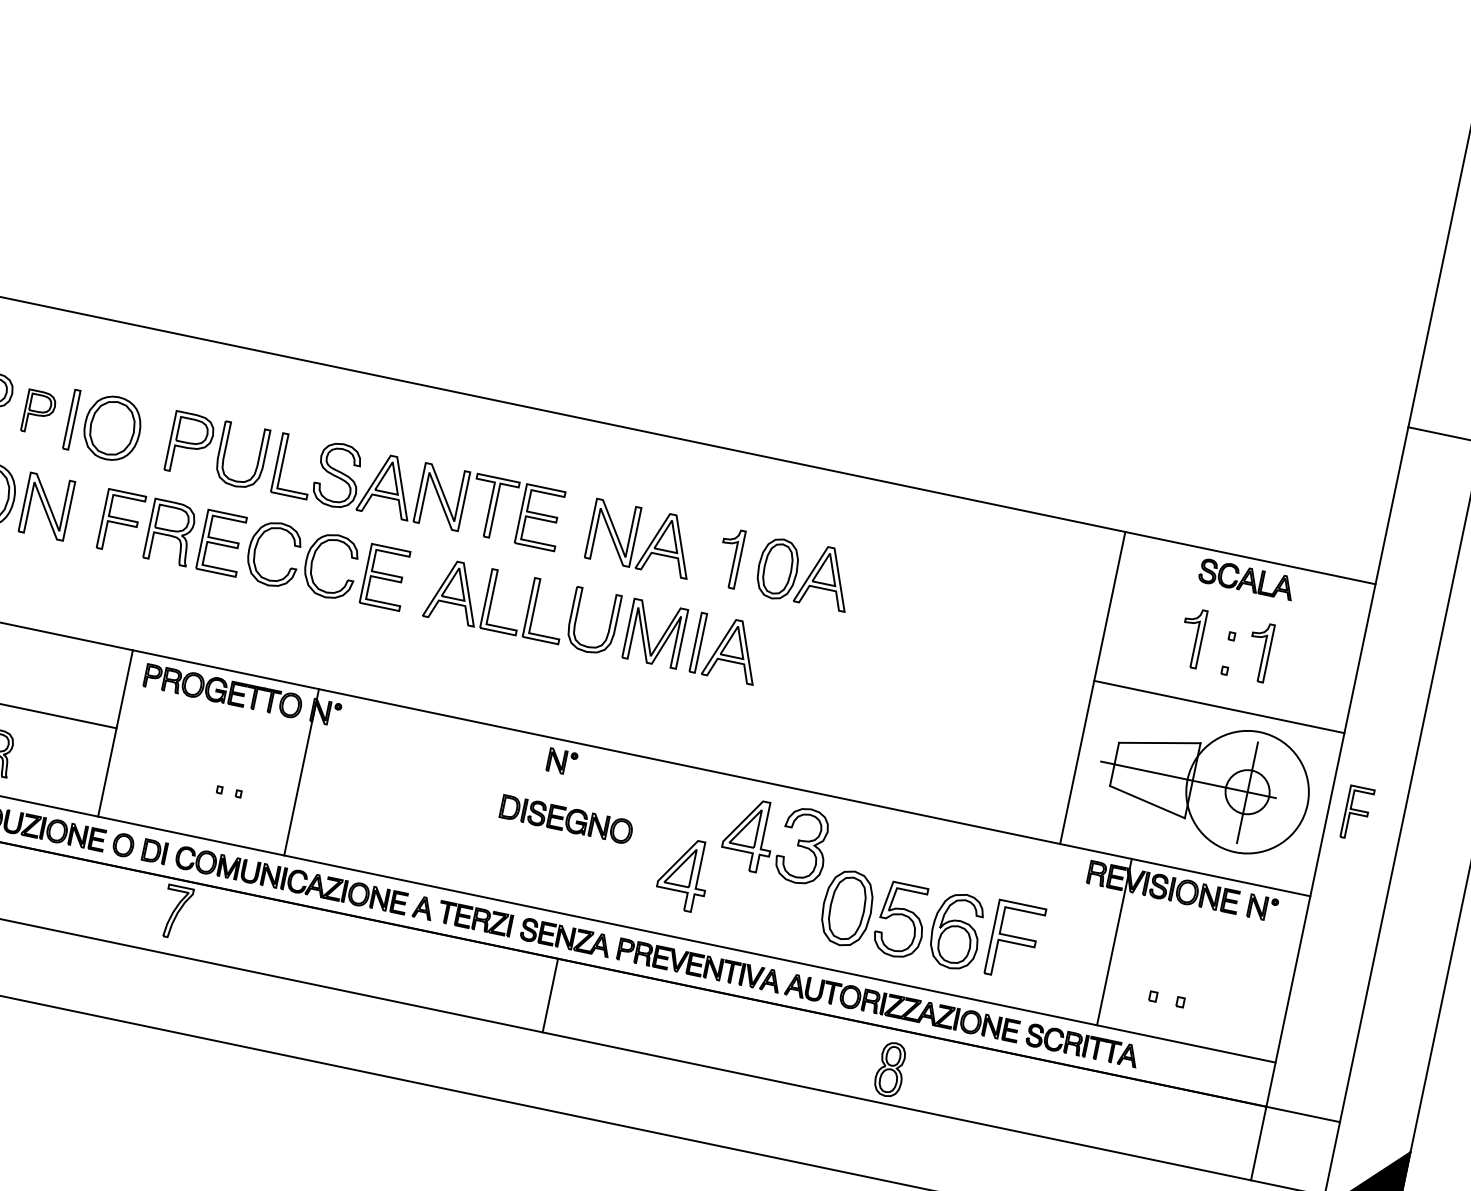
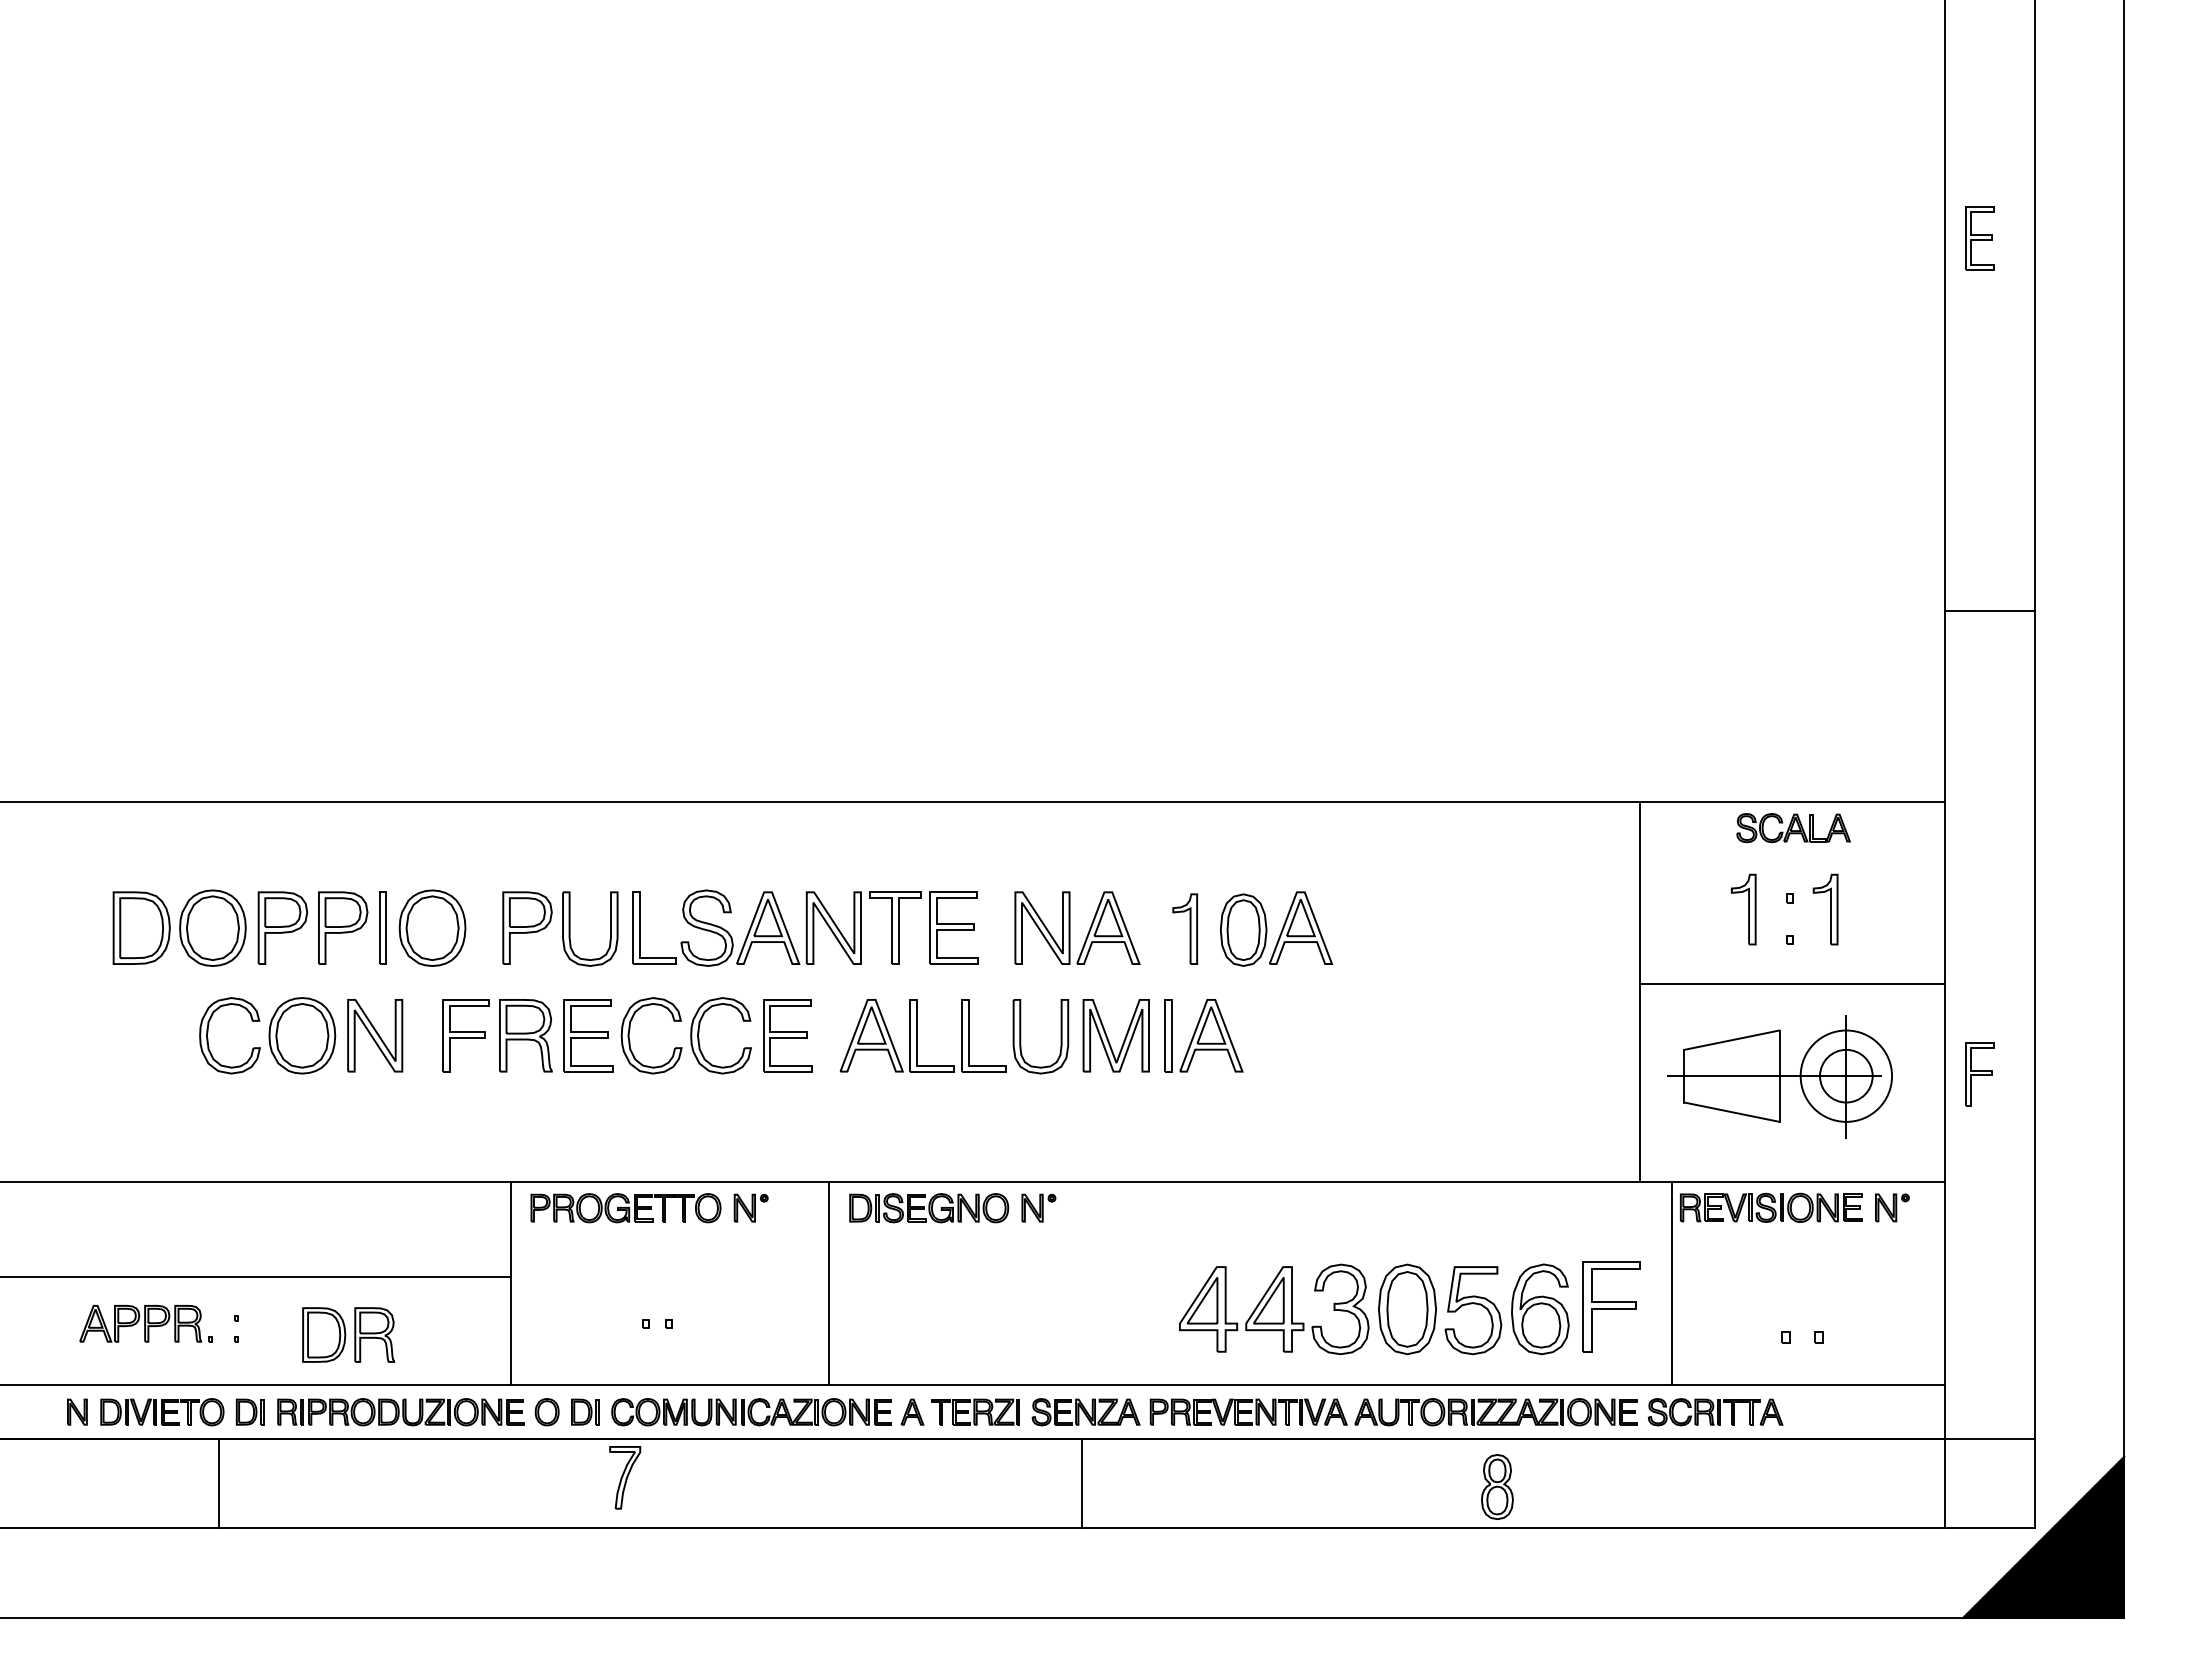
part: (39, 412) -> (343, 927), size x1.43
line: (301, 772) -> (829, 1283), moved
circle: (1247, 791) -> (1846, 1075), size x0.62
part: (566, 819) -> (929, 1208), moved
part: (771, 850) -> (1304, 1322), moved
line: (1114, 942) -> (1672, 1283), moved

